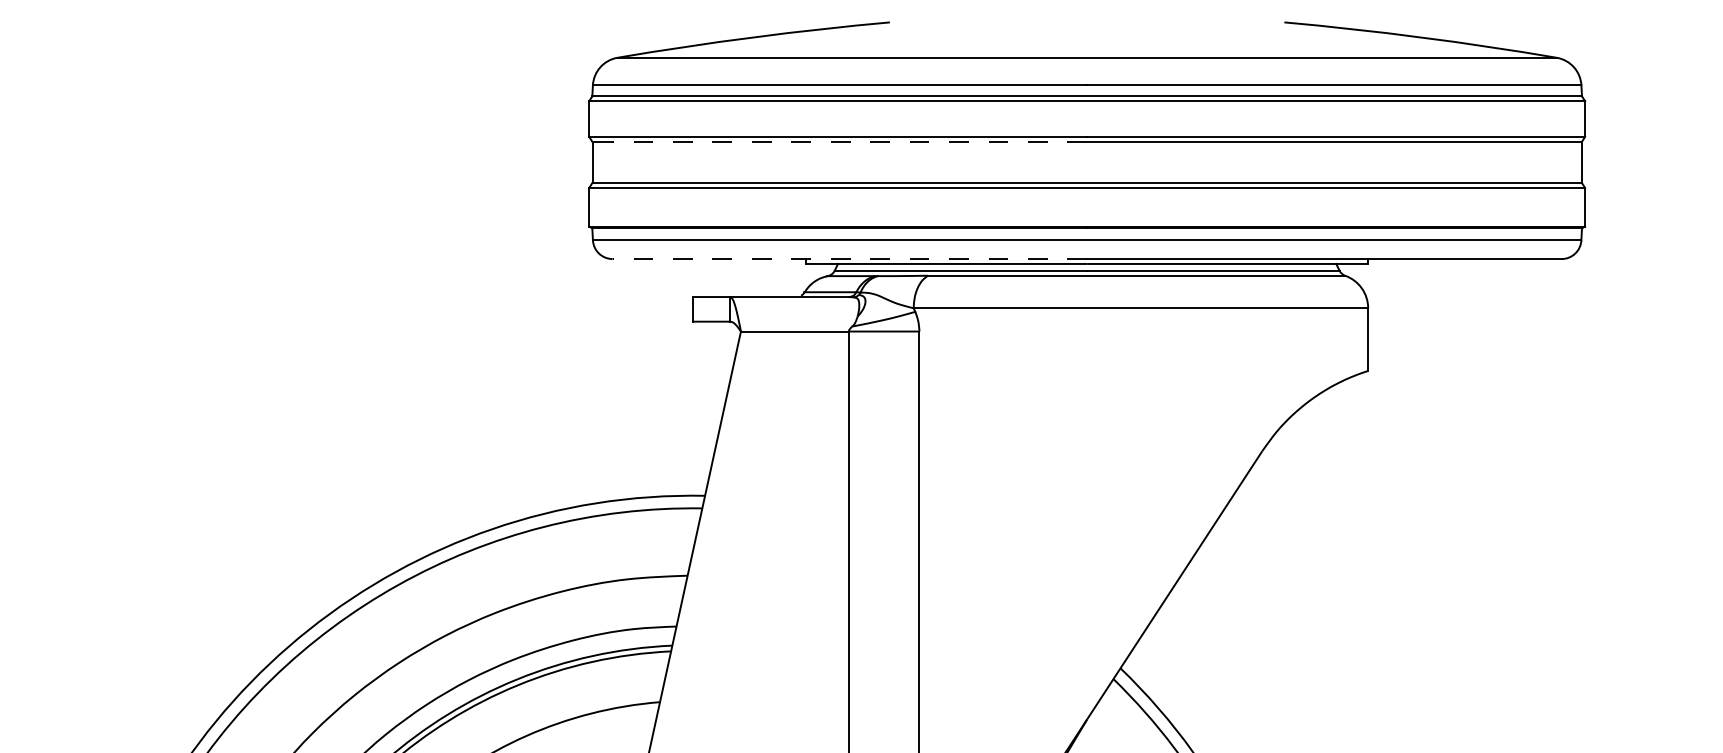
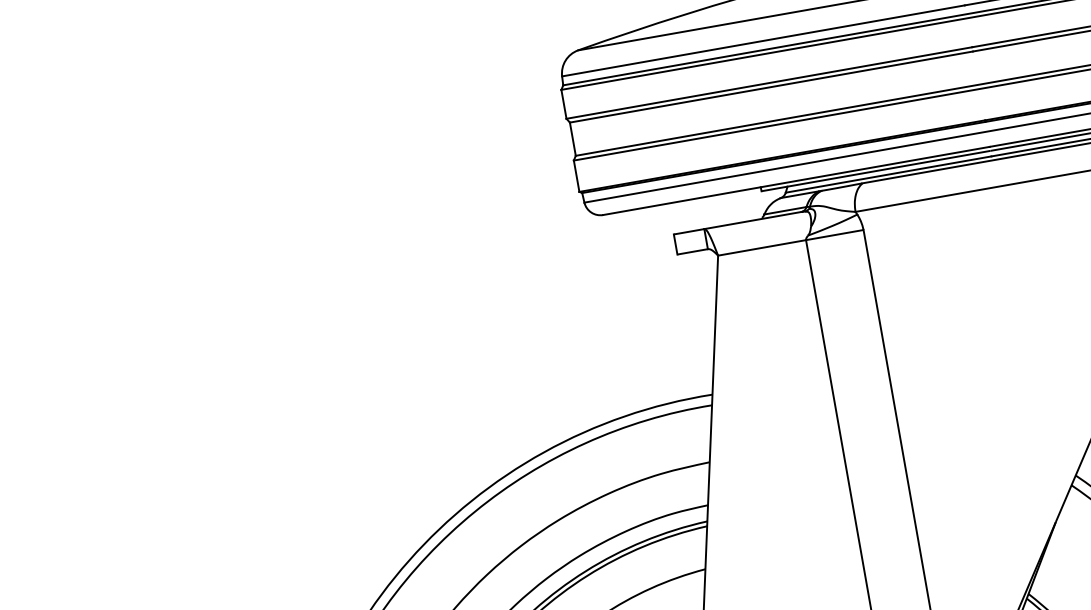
line: (839, 142) -> (771, 87), dashed -> solid
line: (849, 259) -> (796, 181), dashed -> solid

